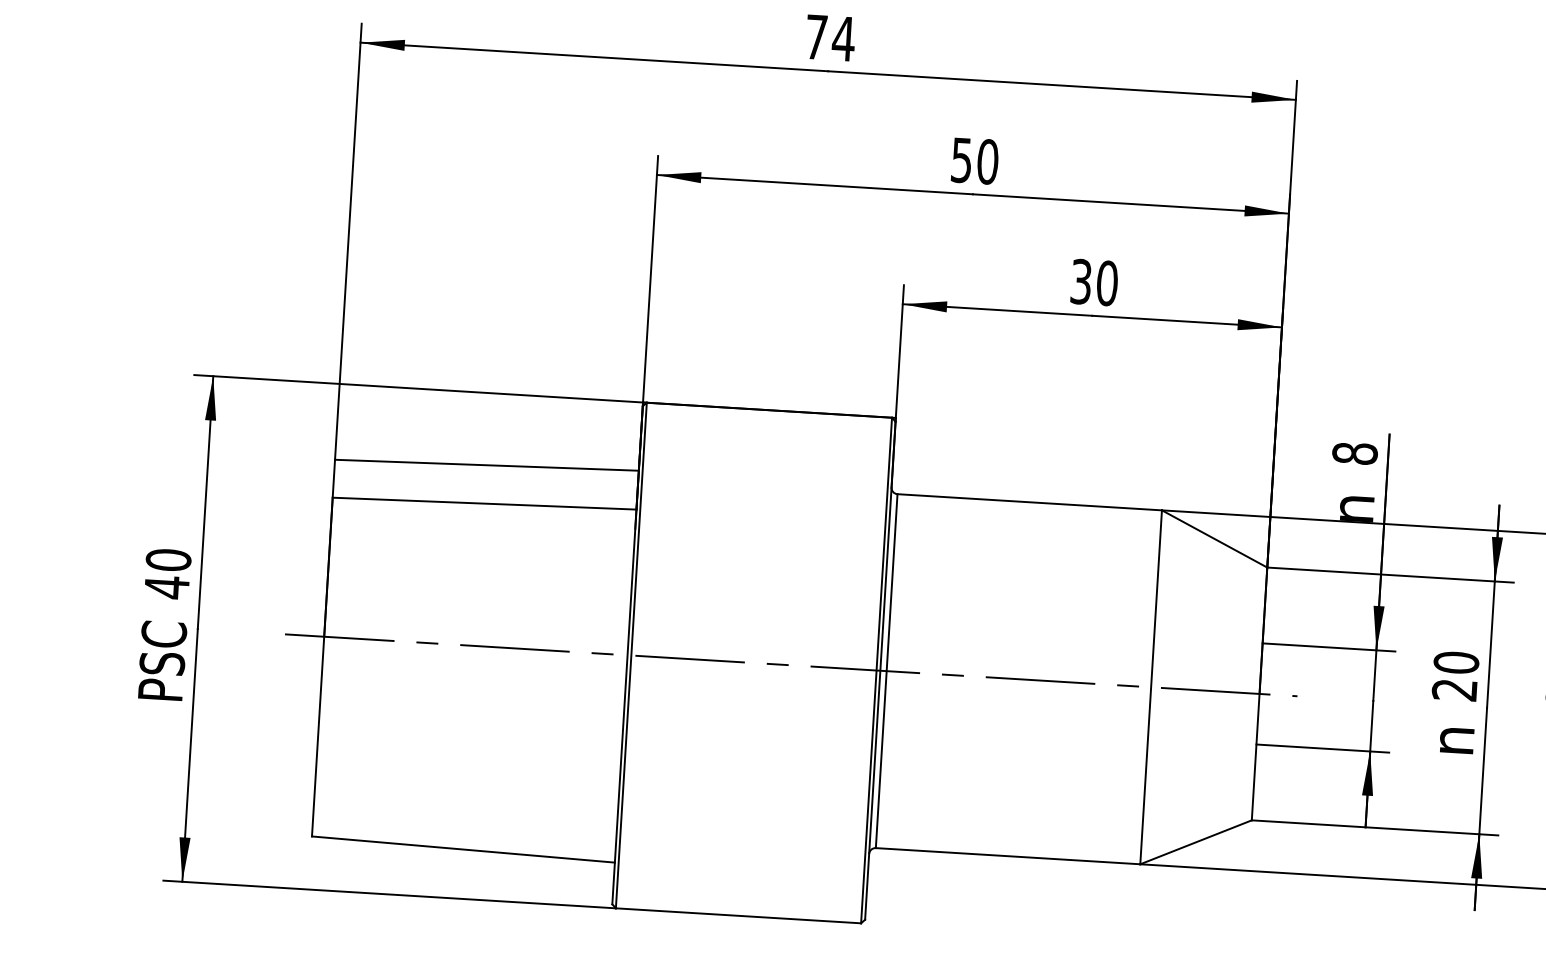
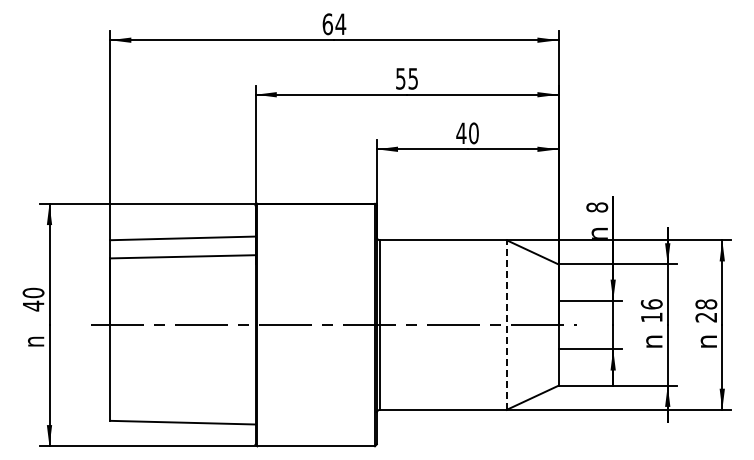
text: (815, 37) -> (327, 24), 74 -> 64
text: (988, 161) -> (413, 78), 50 -> 55
text: (1081, 282) -> (461, 133), 30 -> 40
text: (162, 659) -> (33, 340), PSC -> n
text: (1455, 675) -> (651, 310), 20 -> 16
line: (1150, 688) -> (506, 325), solid -> dashed

